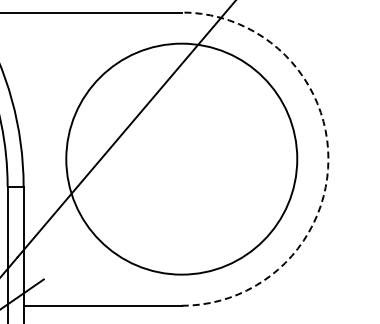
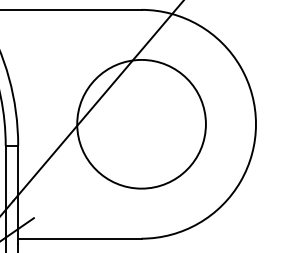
circle: (181, 158) -> (141, 123), size x0.71
arc: (328, 159) -> (256, 124), dashed -> solid

